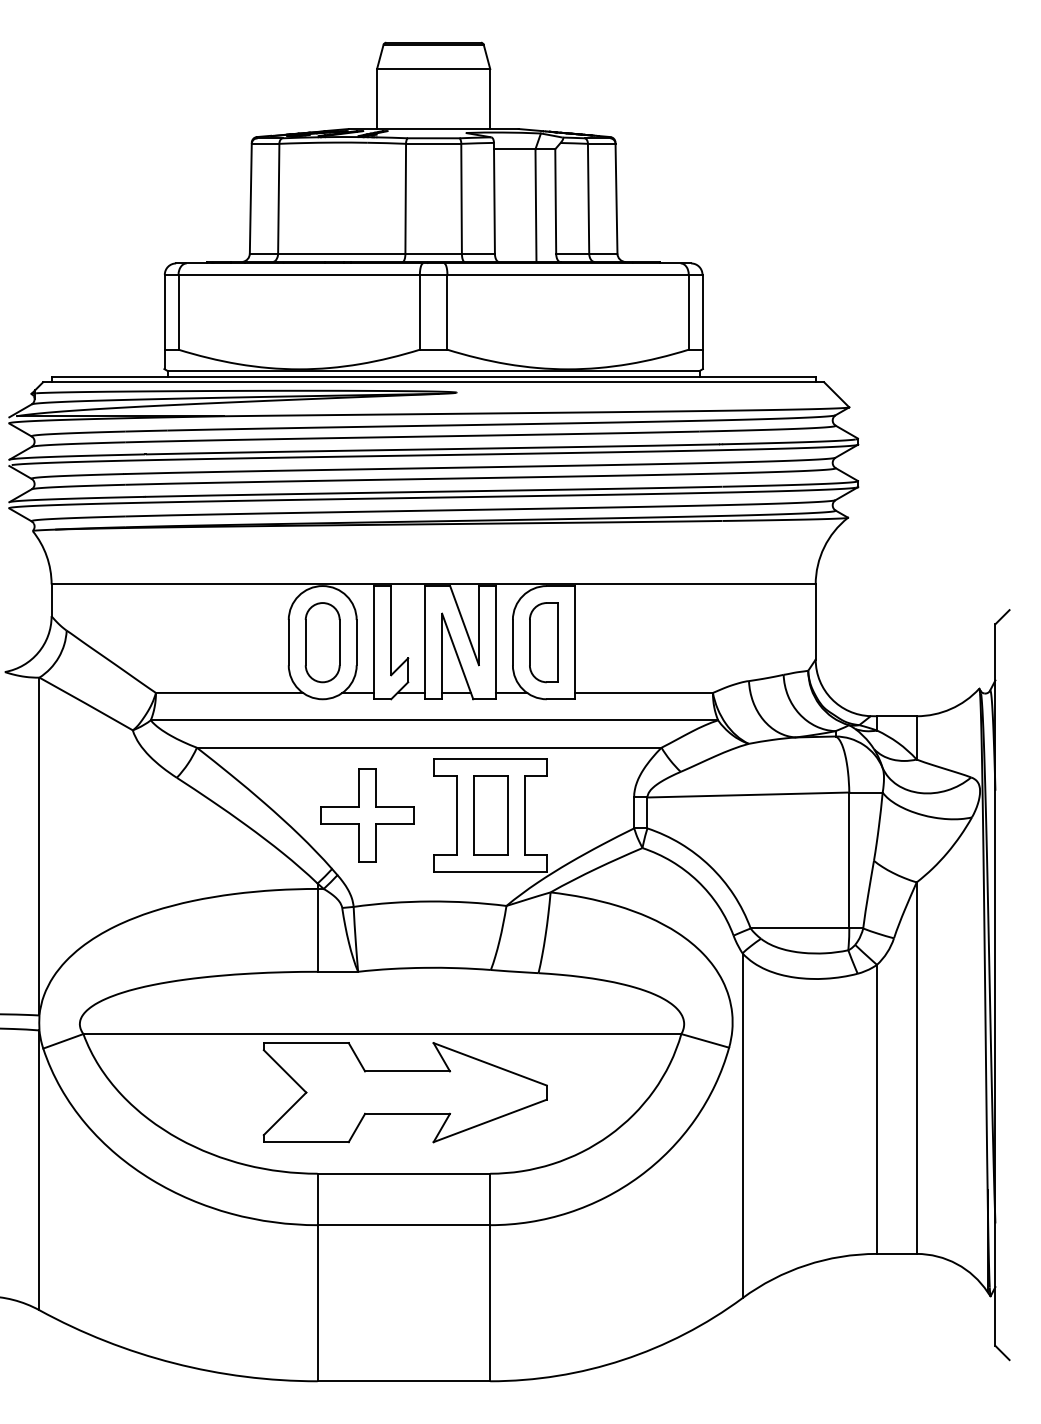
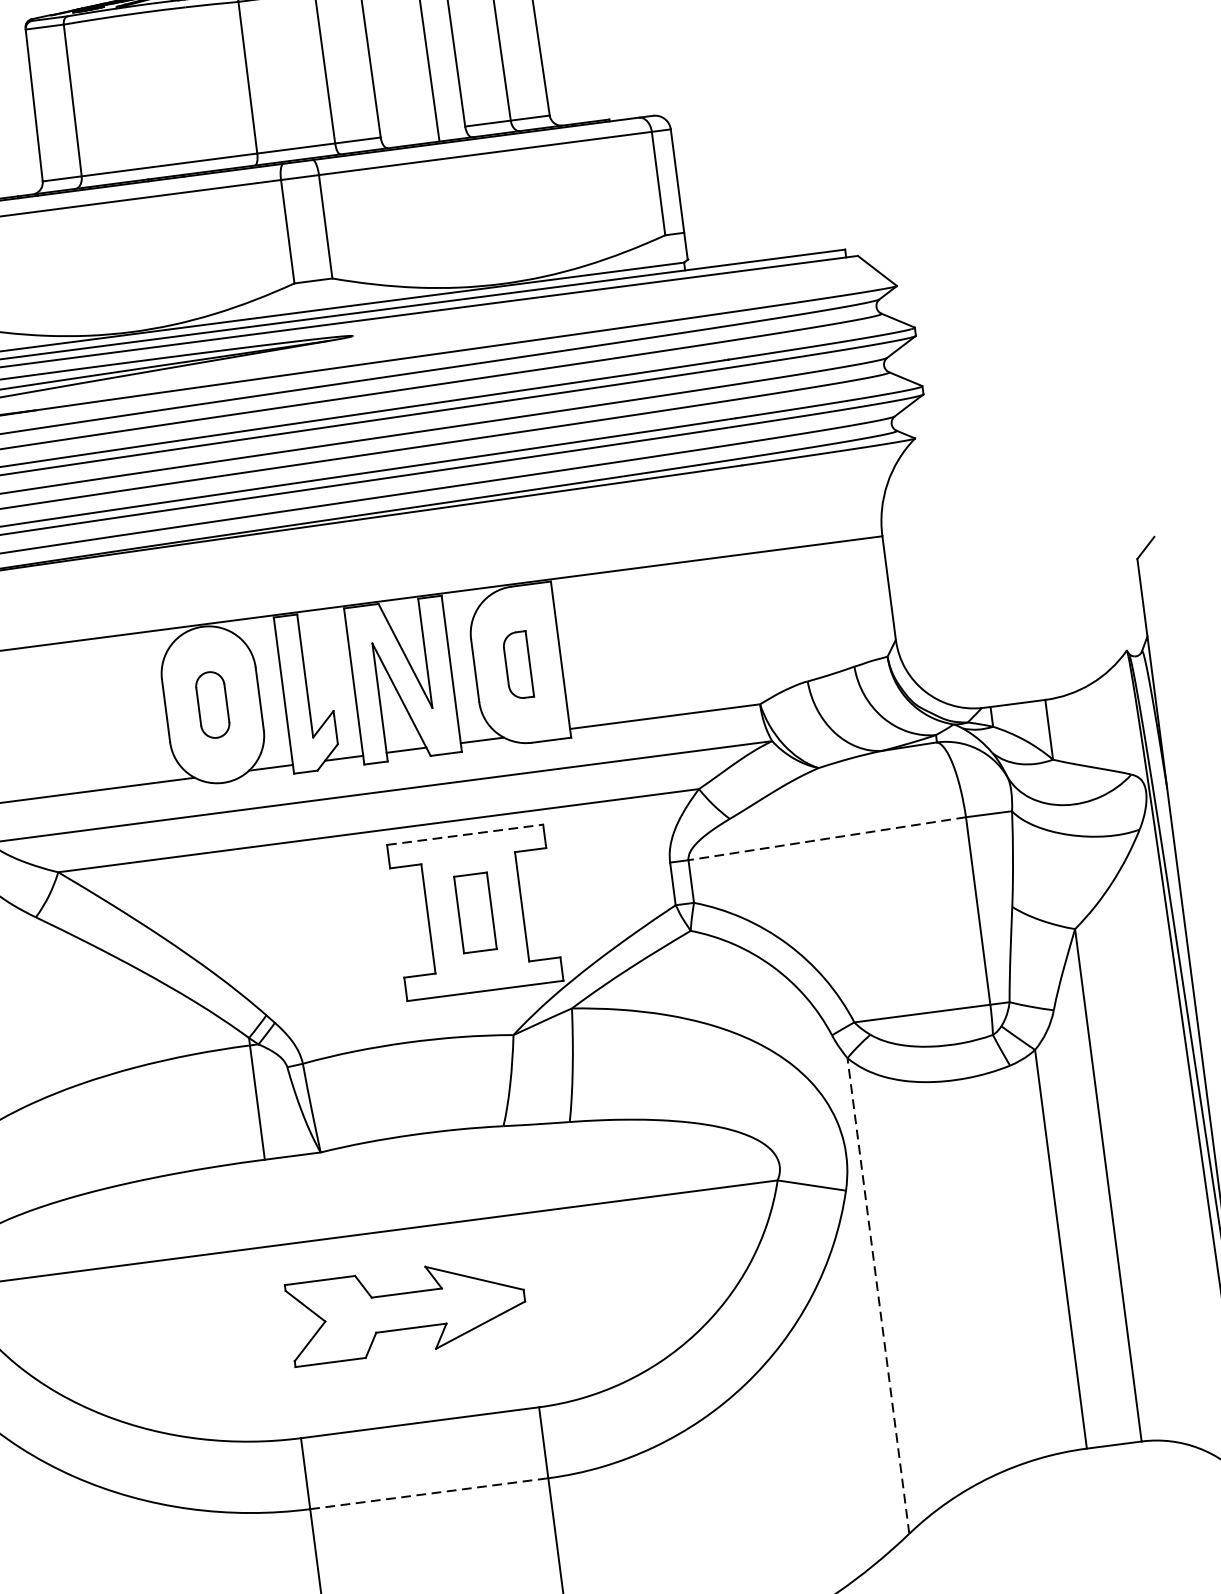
part: (322, 642) -> (212, 704), size x0.6
part: (543, 642) -> (517, 665), size x0.6
line: (490, 758) -> (465, 834), solid -> dashed
line: (748, 795) -> (827, 839), solid -> dashed
part: (367, 815) -> (305, 935), removed
part: (490, 815) -> (475, 913), size x0.7
part: (404, 1092) -> (406, 1310), size x0.6
line: (742, 1125) -> (878, 1295), solid -> dashed
line: (404, 1225) -> (430, 1494), solid -> dashed

